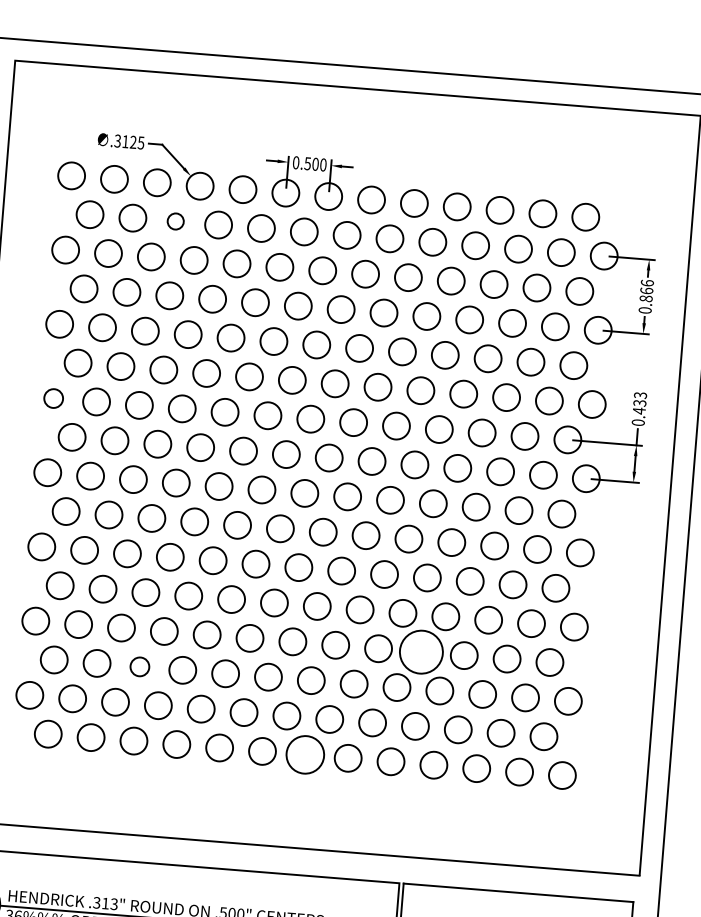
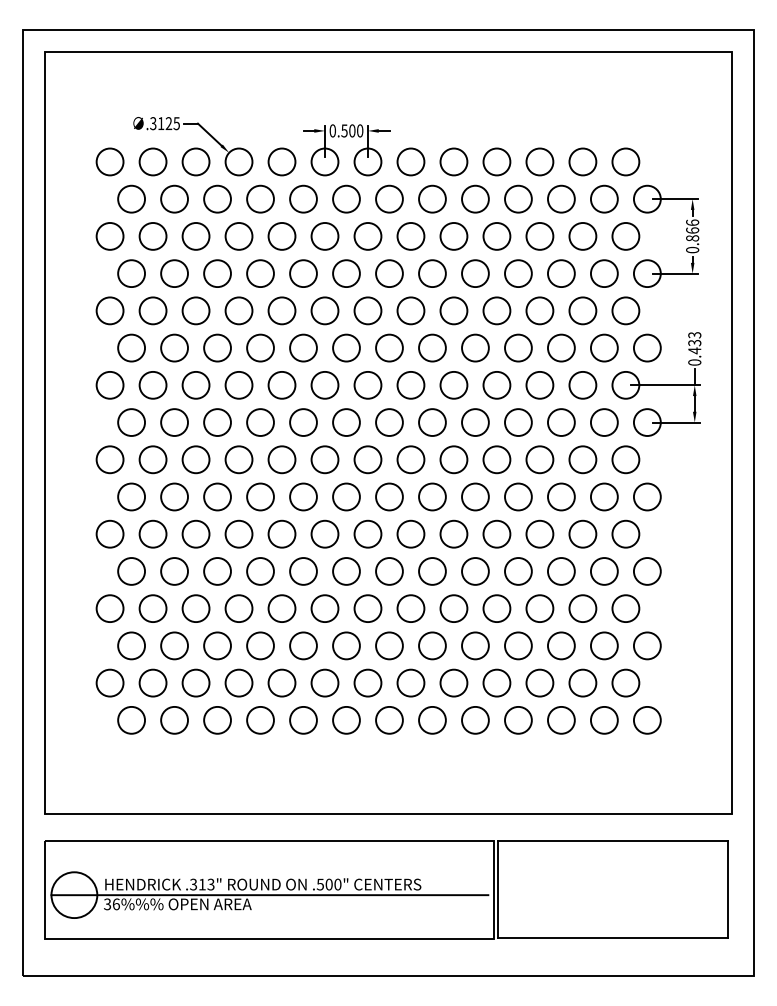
circle: (175, 220) -> (217, 198), size x1.67
circle: (53, 398) -> (109, 385), size x1.43
circle: (420, 651) -> (496, 608), size x0.62
circle: (139, 666) -> (217, 645), size x1.43
circle: (305, 754) -> (389, 719), size x0.71

